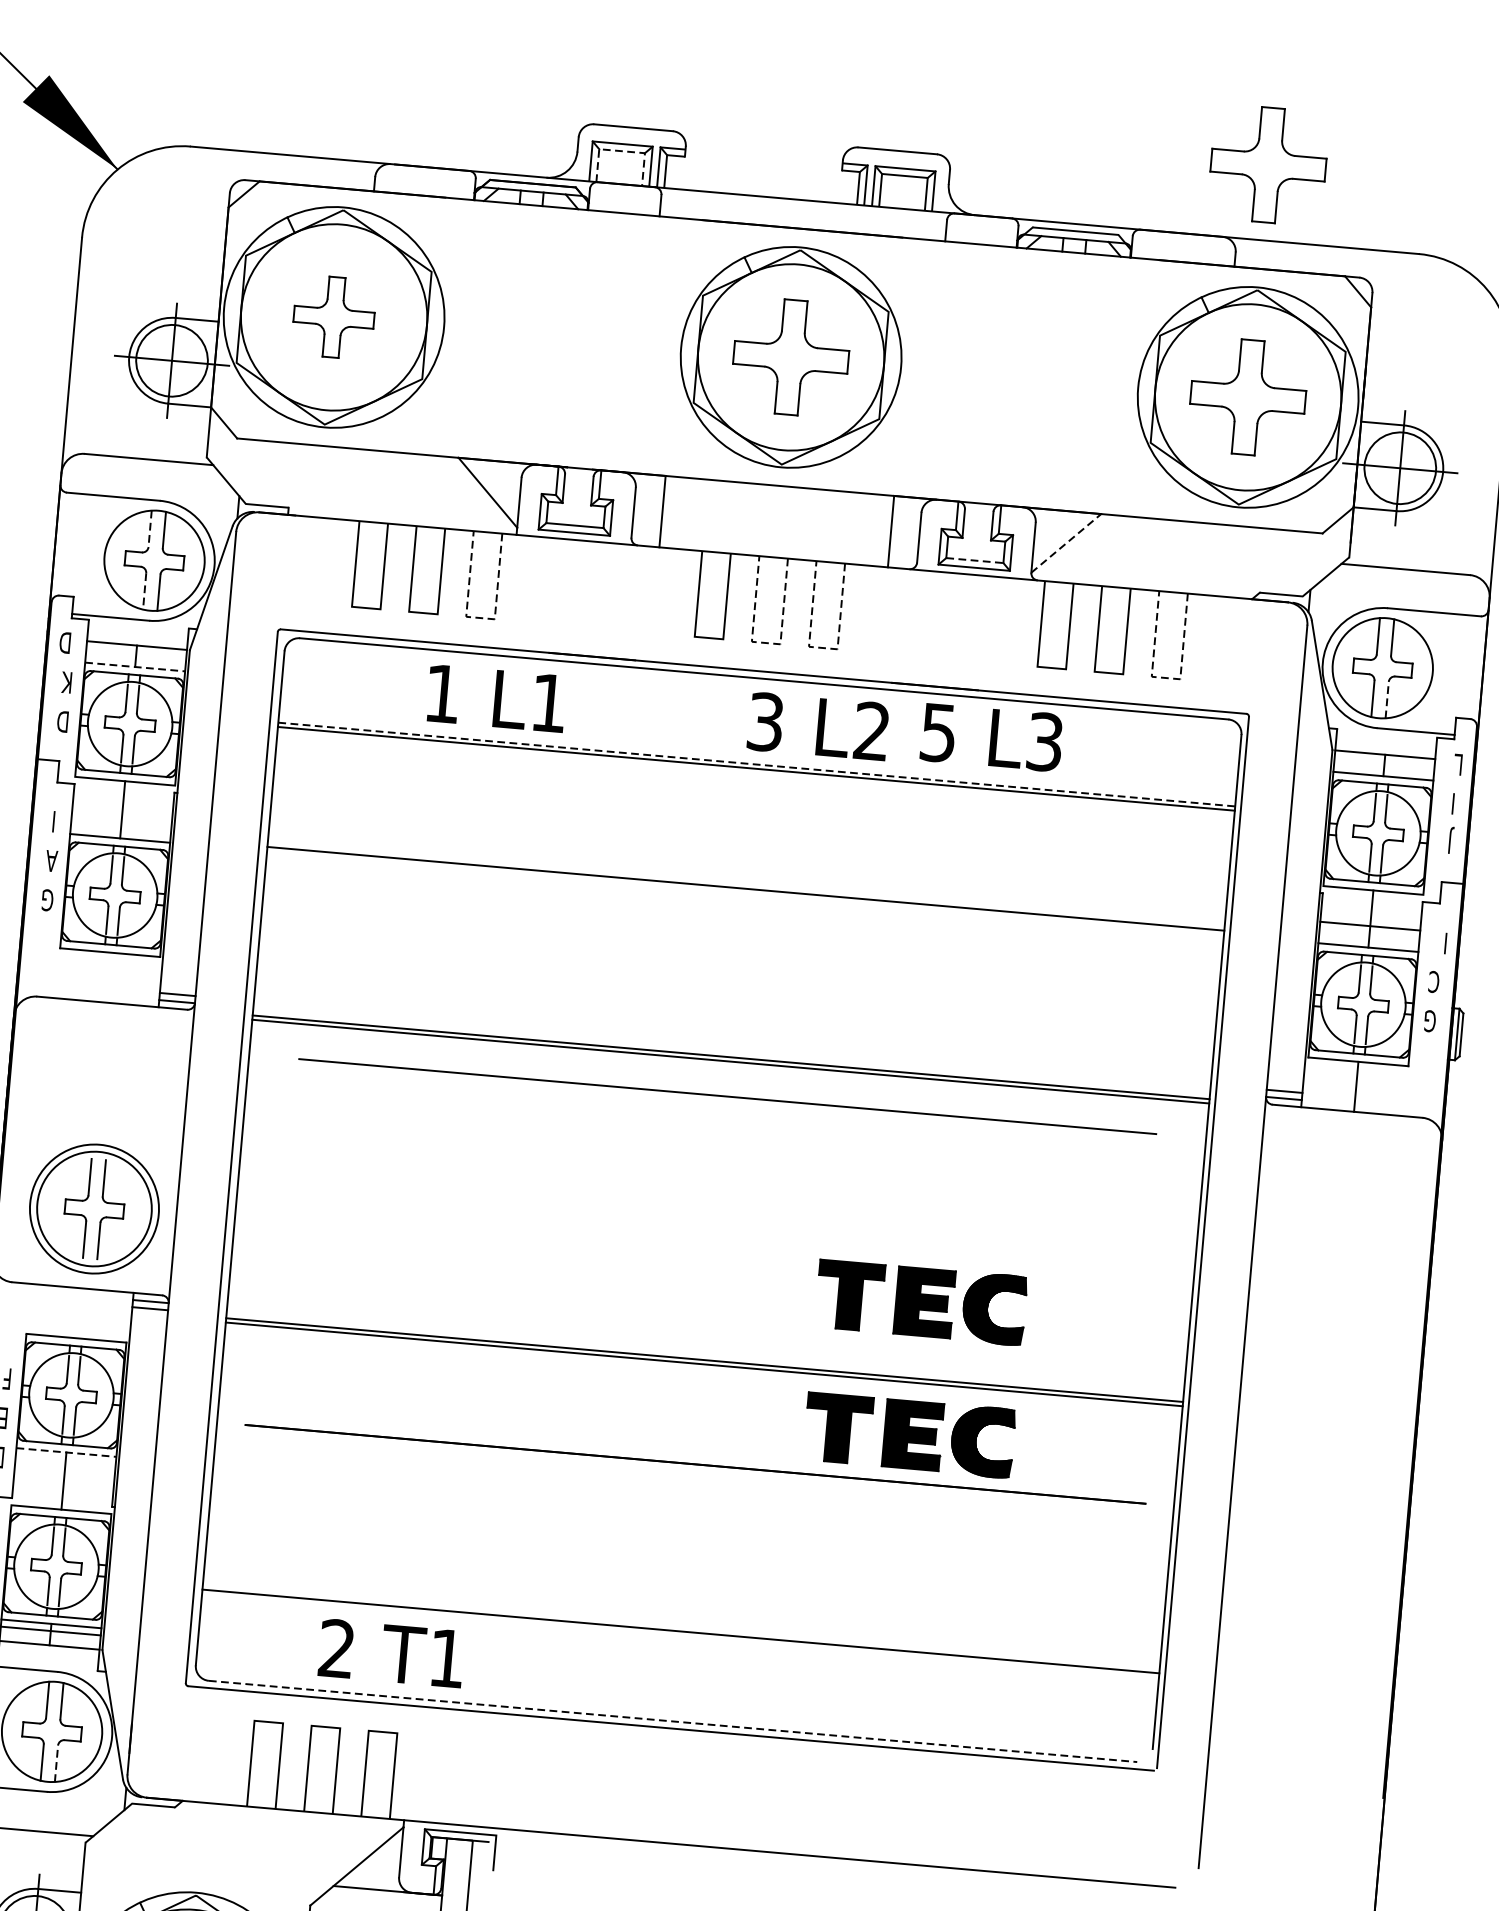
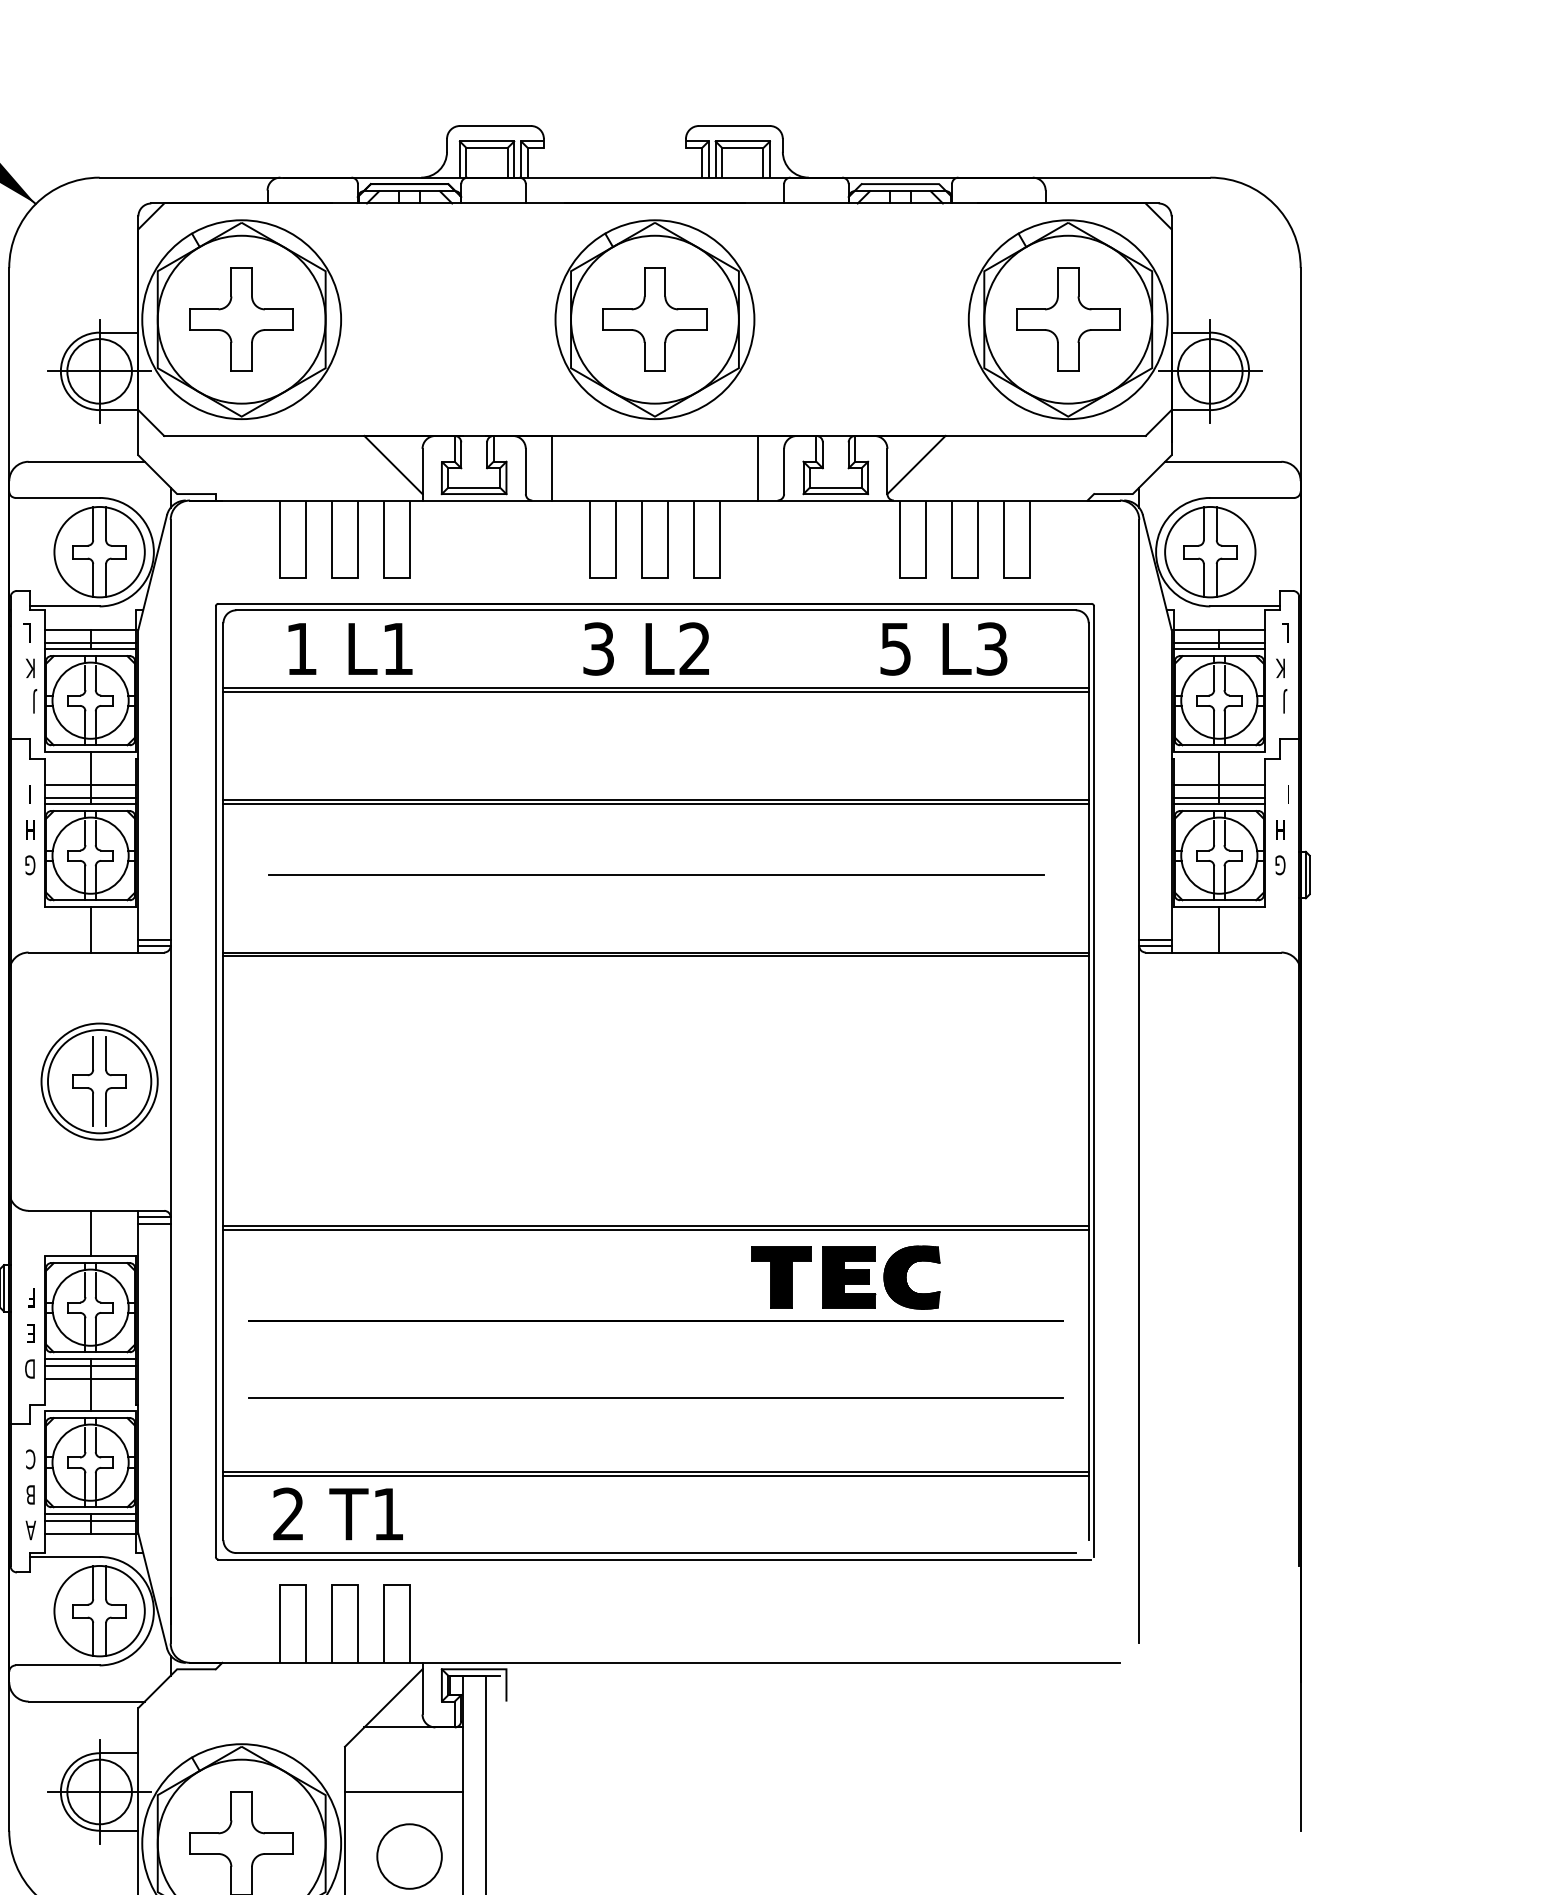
line: (622, 150) -> (487, 147), dashed -> solid
part: (1268, 164) -> (1068, 109), removed
part: (333, 317) -> (241, 319), size x1.43
line: (150, 529) -> (93, 524), dashed -> solid
line: (1066, 542) -> (916, 464), dashed -> solid
line: (974, 560) -> (835, 487), dashed -> solid
line: (145, 591) -> (93, 580), dashed -> solid
line: (480, 618) -> (396, 578), dashed -> solid
text: (64, 642) -> (25, 632), D -> L
line: (765, 643) -> (654, 578), dashed -> solid
line: (823, 648) -> (706, 578), dashed -> solid
line: (135, 659) -> (90, 642), added
line: (136, 667) -> (91, 649), dashed -> solid
line: (1165, 678) -> (1016, 578), dashed -> solid
text: (496, 698) -> (350, 648), moved
line: (1386, 699) -> (1216, 579), dashed -> solid
text: (64, 719) -> (31, 701), D -> J
text: (817, 726) -> (645, 648), moved
text: (991, 736) -> (943, 648), moved
line: (757, 764) -> (656, 687), dashed -> solid
line: (1384, 768) -> (1219, 642), added
text: (1449, 803) -> (1280, 668), I -> K
line: (121, 816) -> (90, 784), added
line: (120, 831) -> (90, 797), added
text: (51, 860) -> (30, 829), A -> H
line: (744, 893) -> (655, 804), added
line: (1369, 940) -> (1219, 797), added
line: (107, 977) -> (90, 929), added
text: (1433, 981) -> (1280, 829), C -> H
line: (728, 1096) -> (656, 874), moved
part: (94, 1208) -> (99, 1081), moved
part: (920, 1302) -> (845, 1157), removed
line: (78, 1313) -> (90, 1233), added
line: (67, 1452) -> (91, 1359), dashed -> solid
line: (65, 1459) -> (90, 1365), added
line: (64, 1473) -> (90, 1378), added
line: (687, 1550) -> (655, 1398), added
line: (679, 1635) -> (655, 1475), added
text: (390, 1652) -> (337, 1513), moved
line: (673, 1721) -> (656, 1553), dashed -> solid
line: (57, 1762) -> (106, 1638), dashed -> solid

